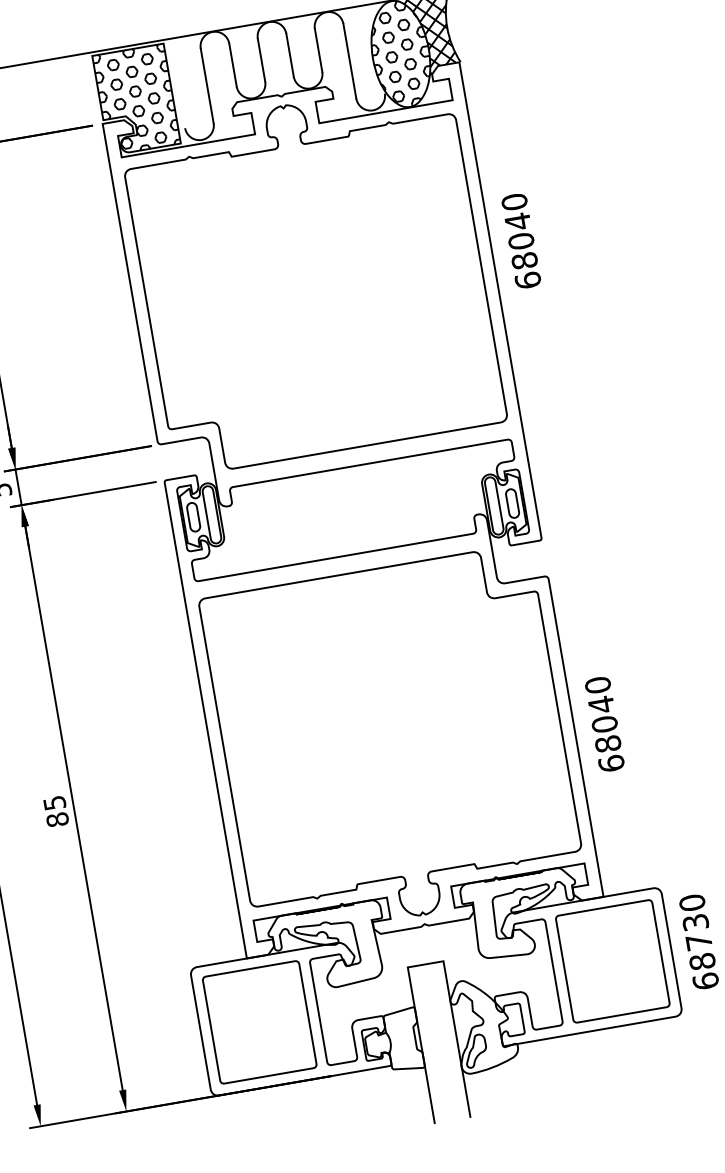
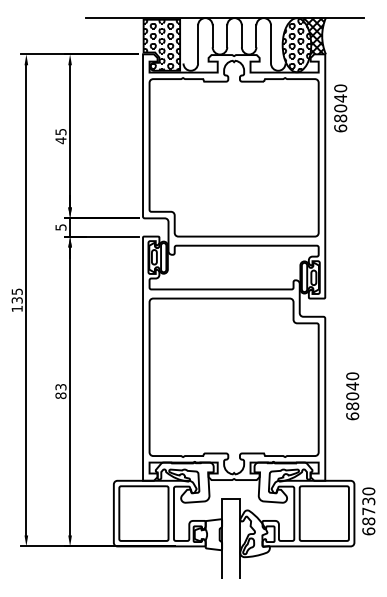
text: (521, 241) -> (340, 108), moved
text: (604, 724) -> (352, 396), moved
text: (53, 803) -> (60, 387), 85 -> 83

